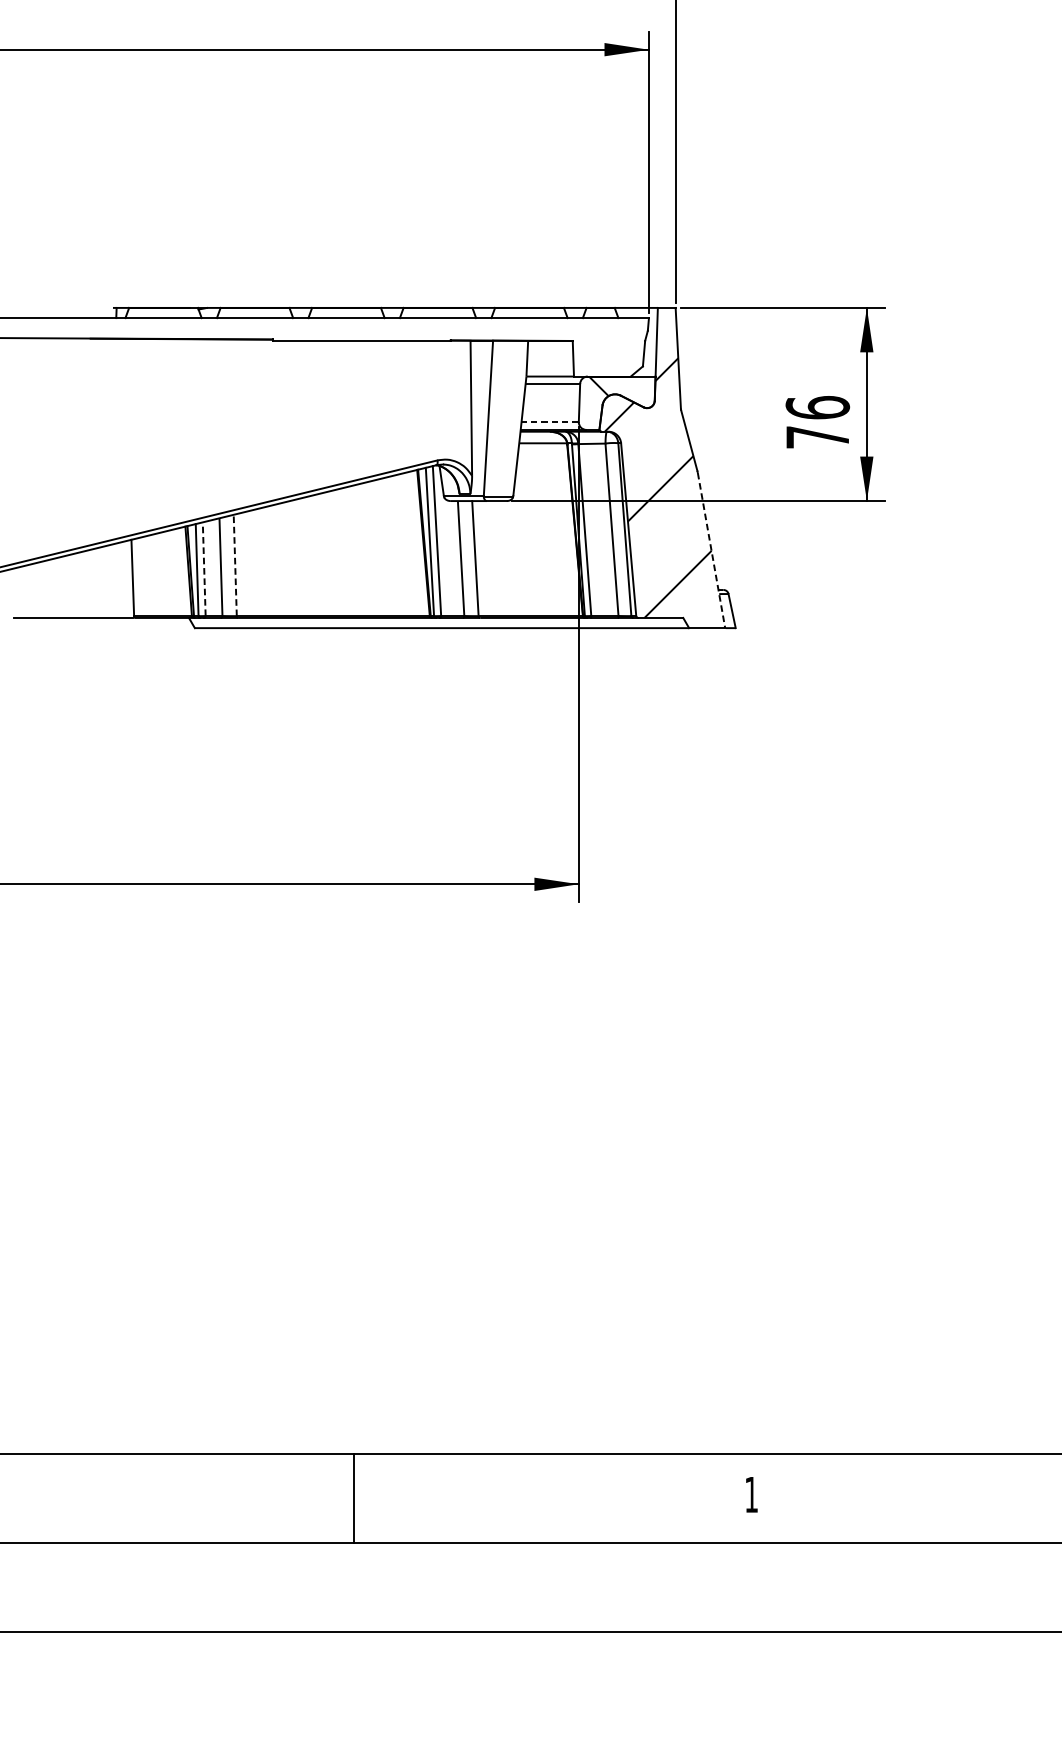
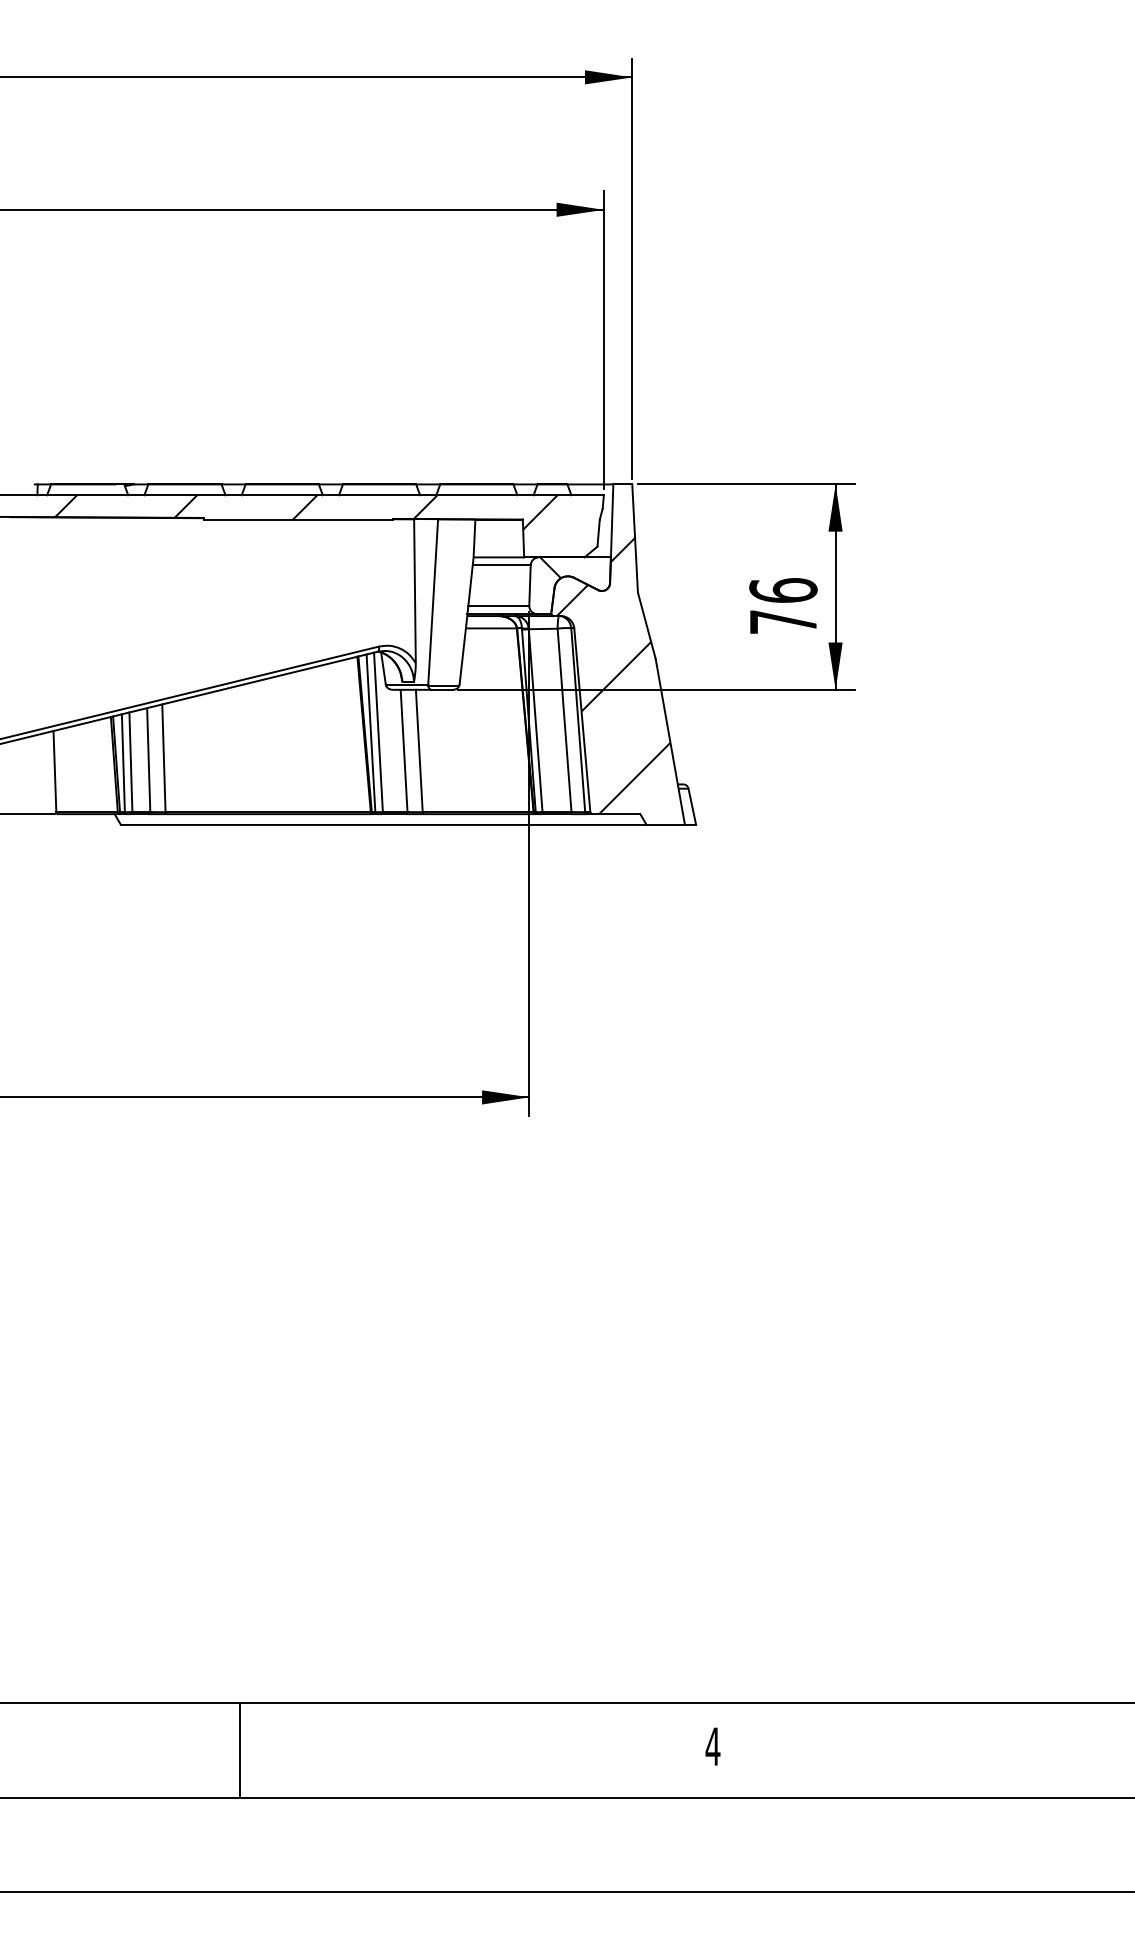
hatch: (369, 334) -> (306, 512), added
line: (549, 421) -> (498, 605), dashed -> solid
line: (711, 550) -> (670, 742), dashed -> solid
line: (234, 565) -> (163, 758), dashed -> solid
line: (203, 569) -> (130, 762), dashed -> solid
text: (751, 1494) -> (712, 1746), 1 -> 4
line: (353, 1498) -> (239, 1750), moved

